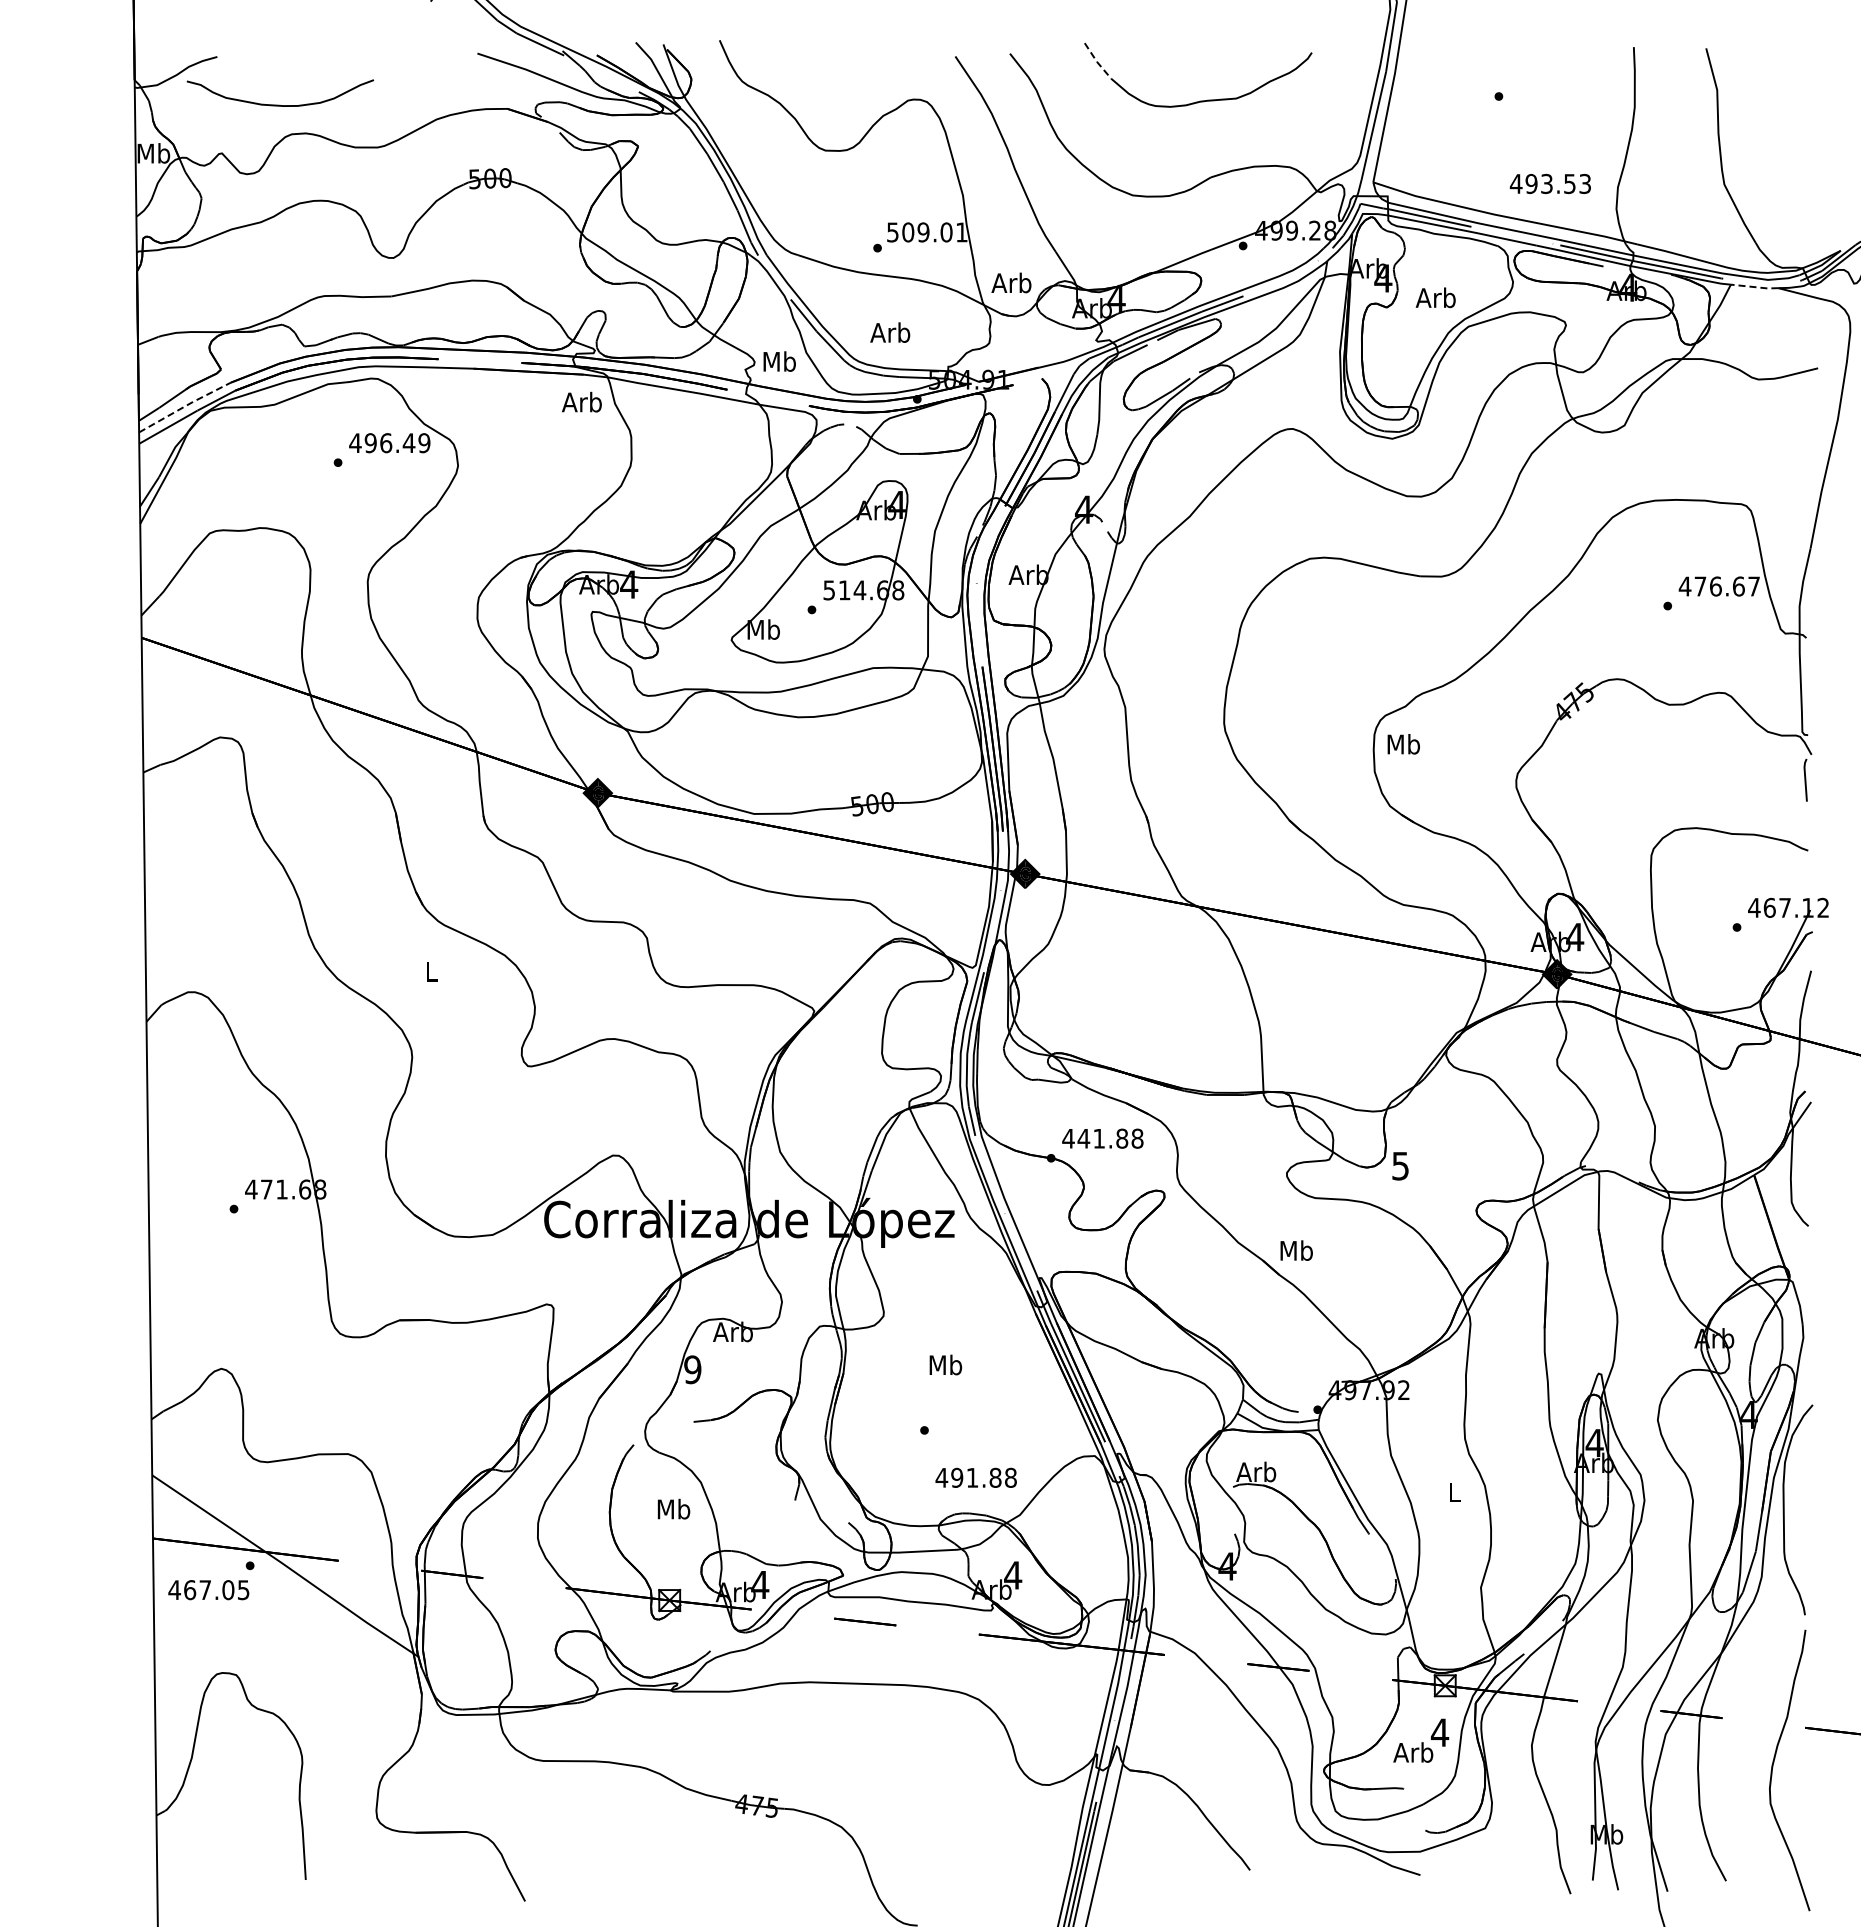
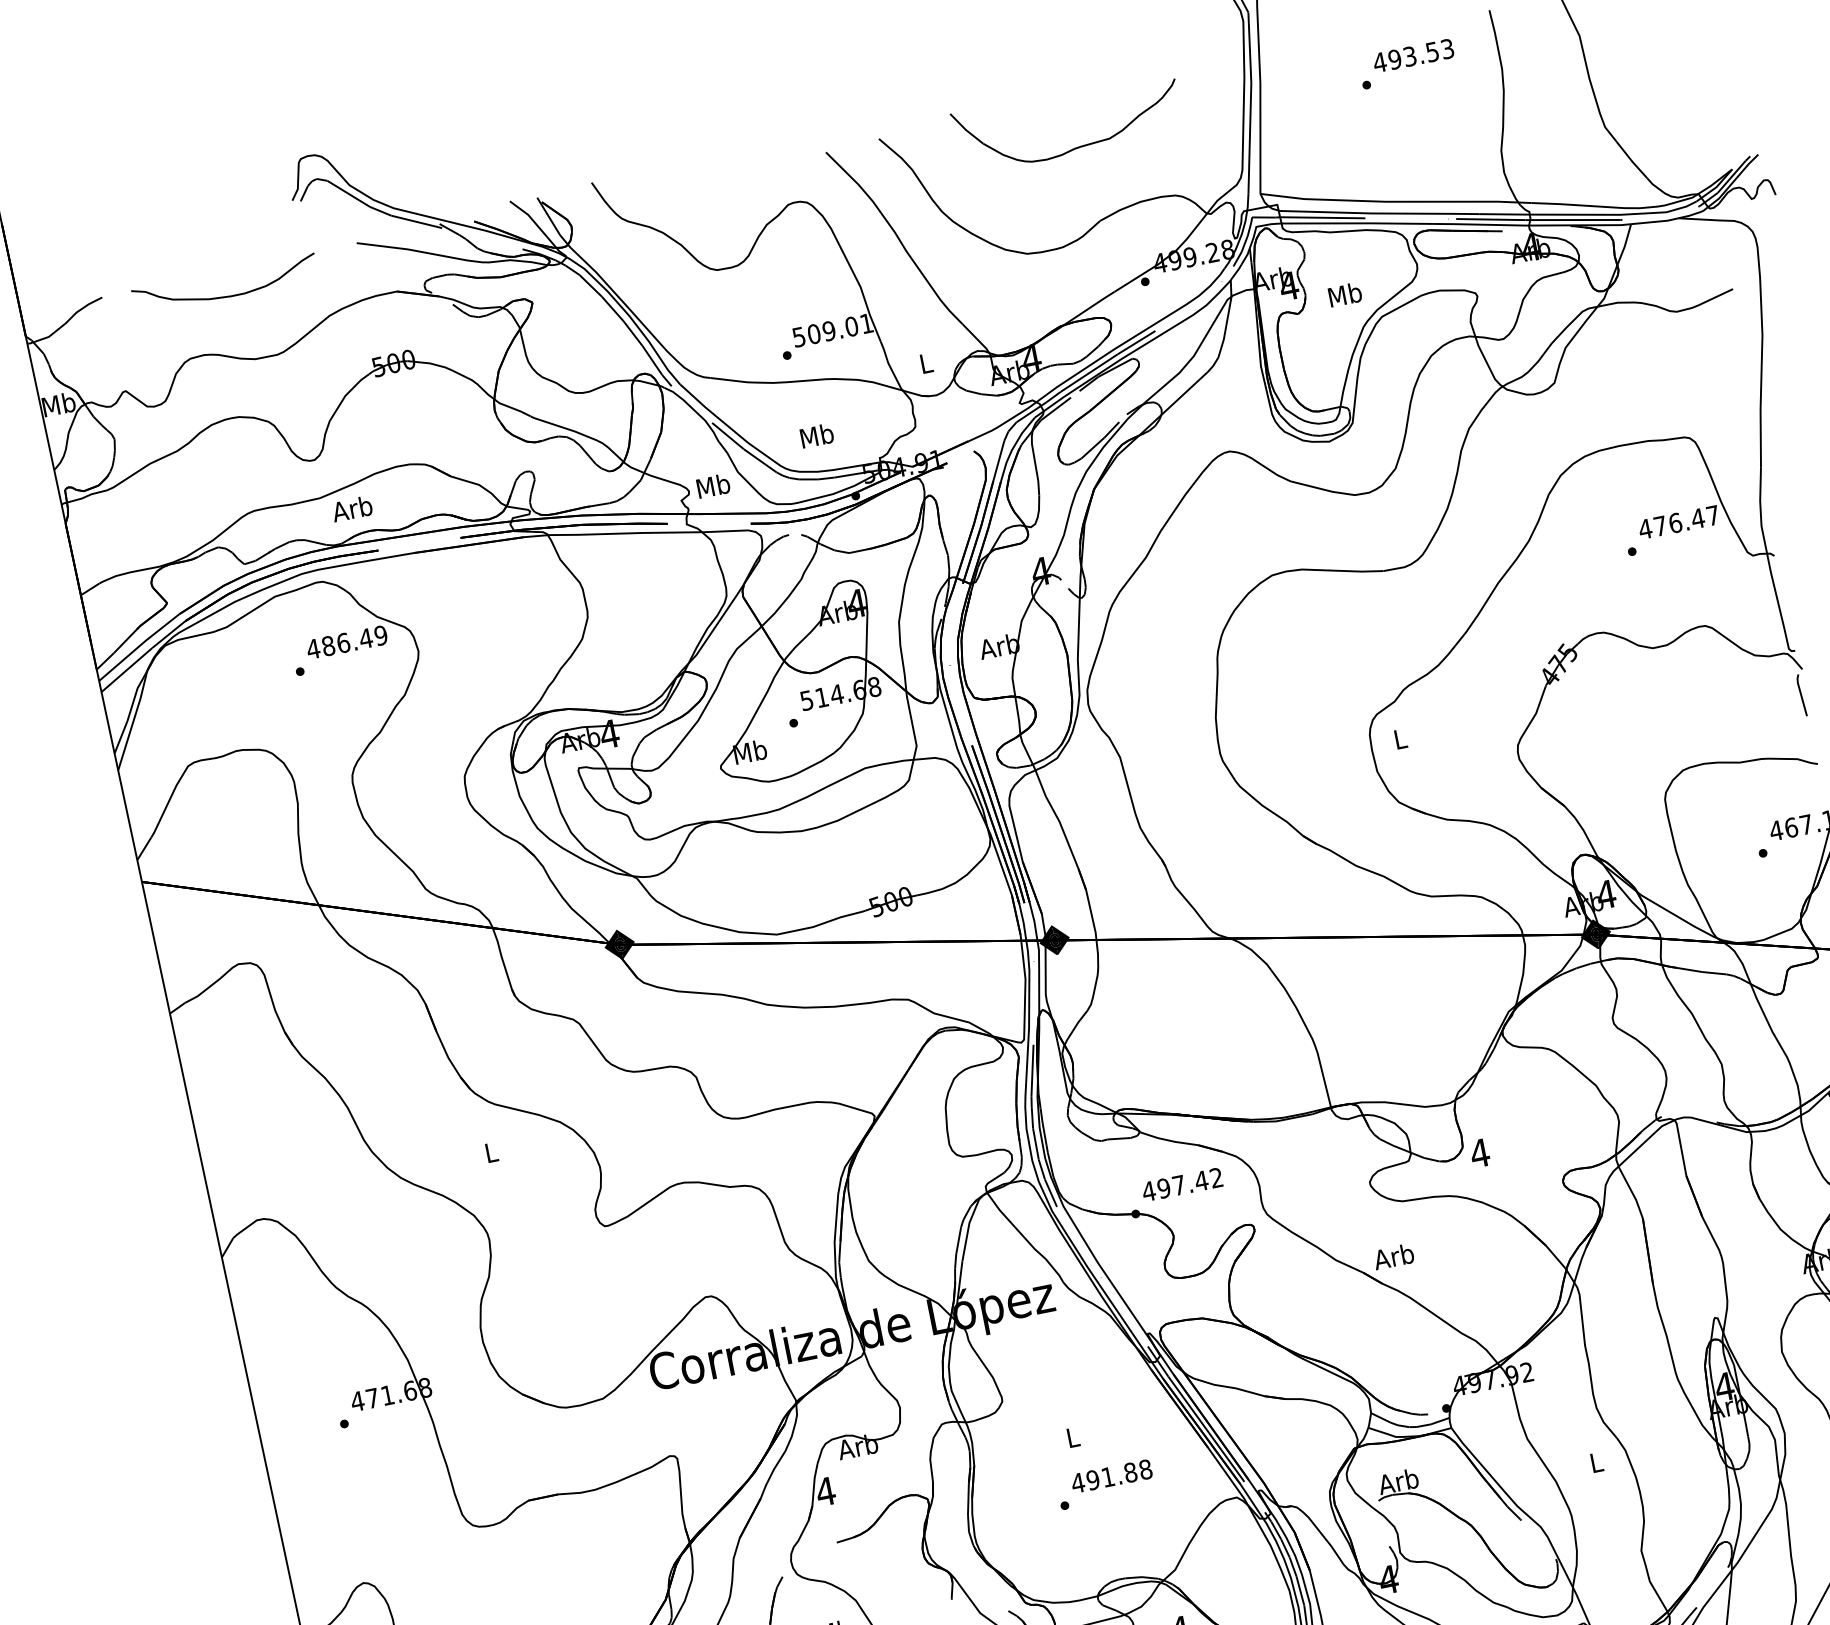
line: (1097, 61) -> (966, 129), dashed -> solid
curve: (279, 104) -> (226, 295), moved
text: (1549, 183) -> (1412, 55), moved
text: (1011, 282) -> (925, 363), Arb -> L
line: (1754, 287) -> (1654, 222), dashed -> solid
text: (1435, 297) -> (1343, 294), Arb -> Mb
text: (890, 332) -> (816, 435), Arb -> Mb
text: (581, 401) -> (351, 508), moved
line: (185, 406) -> (139, 646), dashed -> solid
text: (370, 443) -> (328, 646), 496.49 -> 486.49
text: (1738, 586) -> (1697, 518), 476.67 -> 476.47
text: (1403, 744) -> (1400, 739), Mb -> L
text: (1110, 1138) -> (1190, 1183), 441.88 -> 497.42
text: (1400, 1166) -> (1479, 1153), 5 -> 4
text: (1295, 1250) -> (1393, 1256), Mb -> Arb
text: (945, 1364) -> (1072, 1436), Mb -> L
text: (692, 1369) -> (825, 1491), 9 -> 4
text: (975, 1477) -> (1110, 1476), moved

